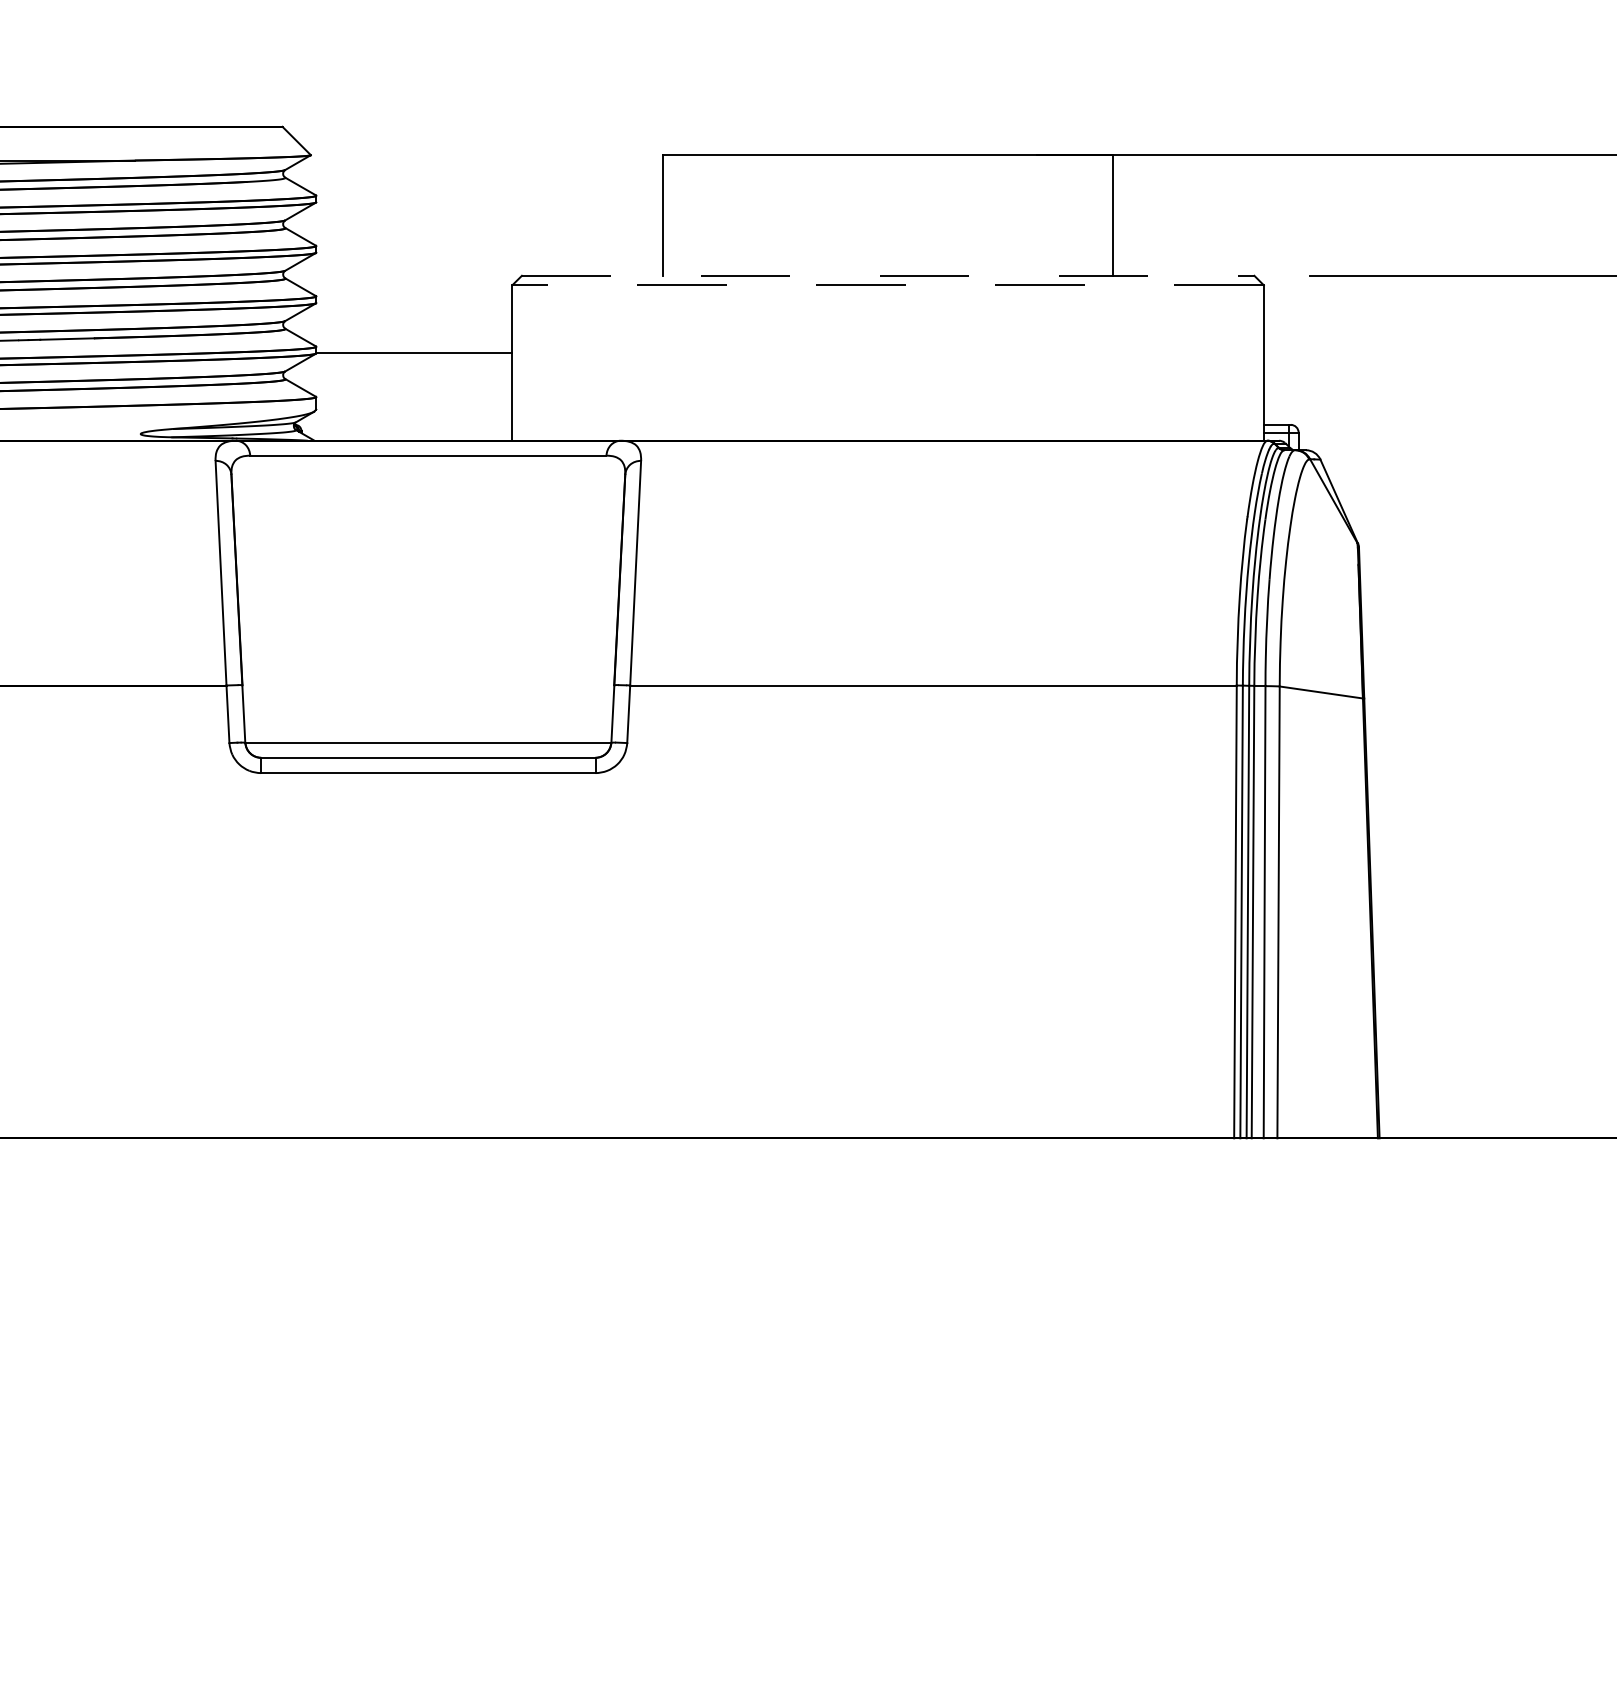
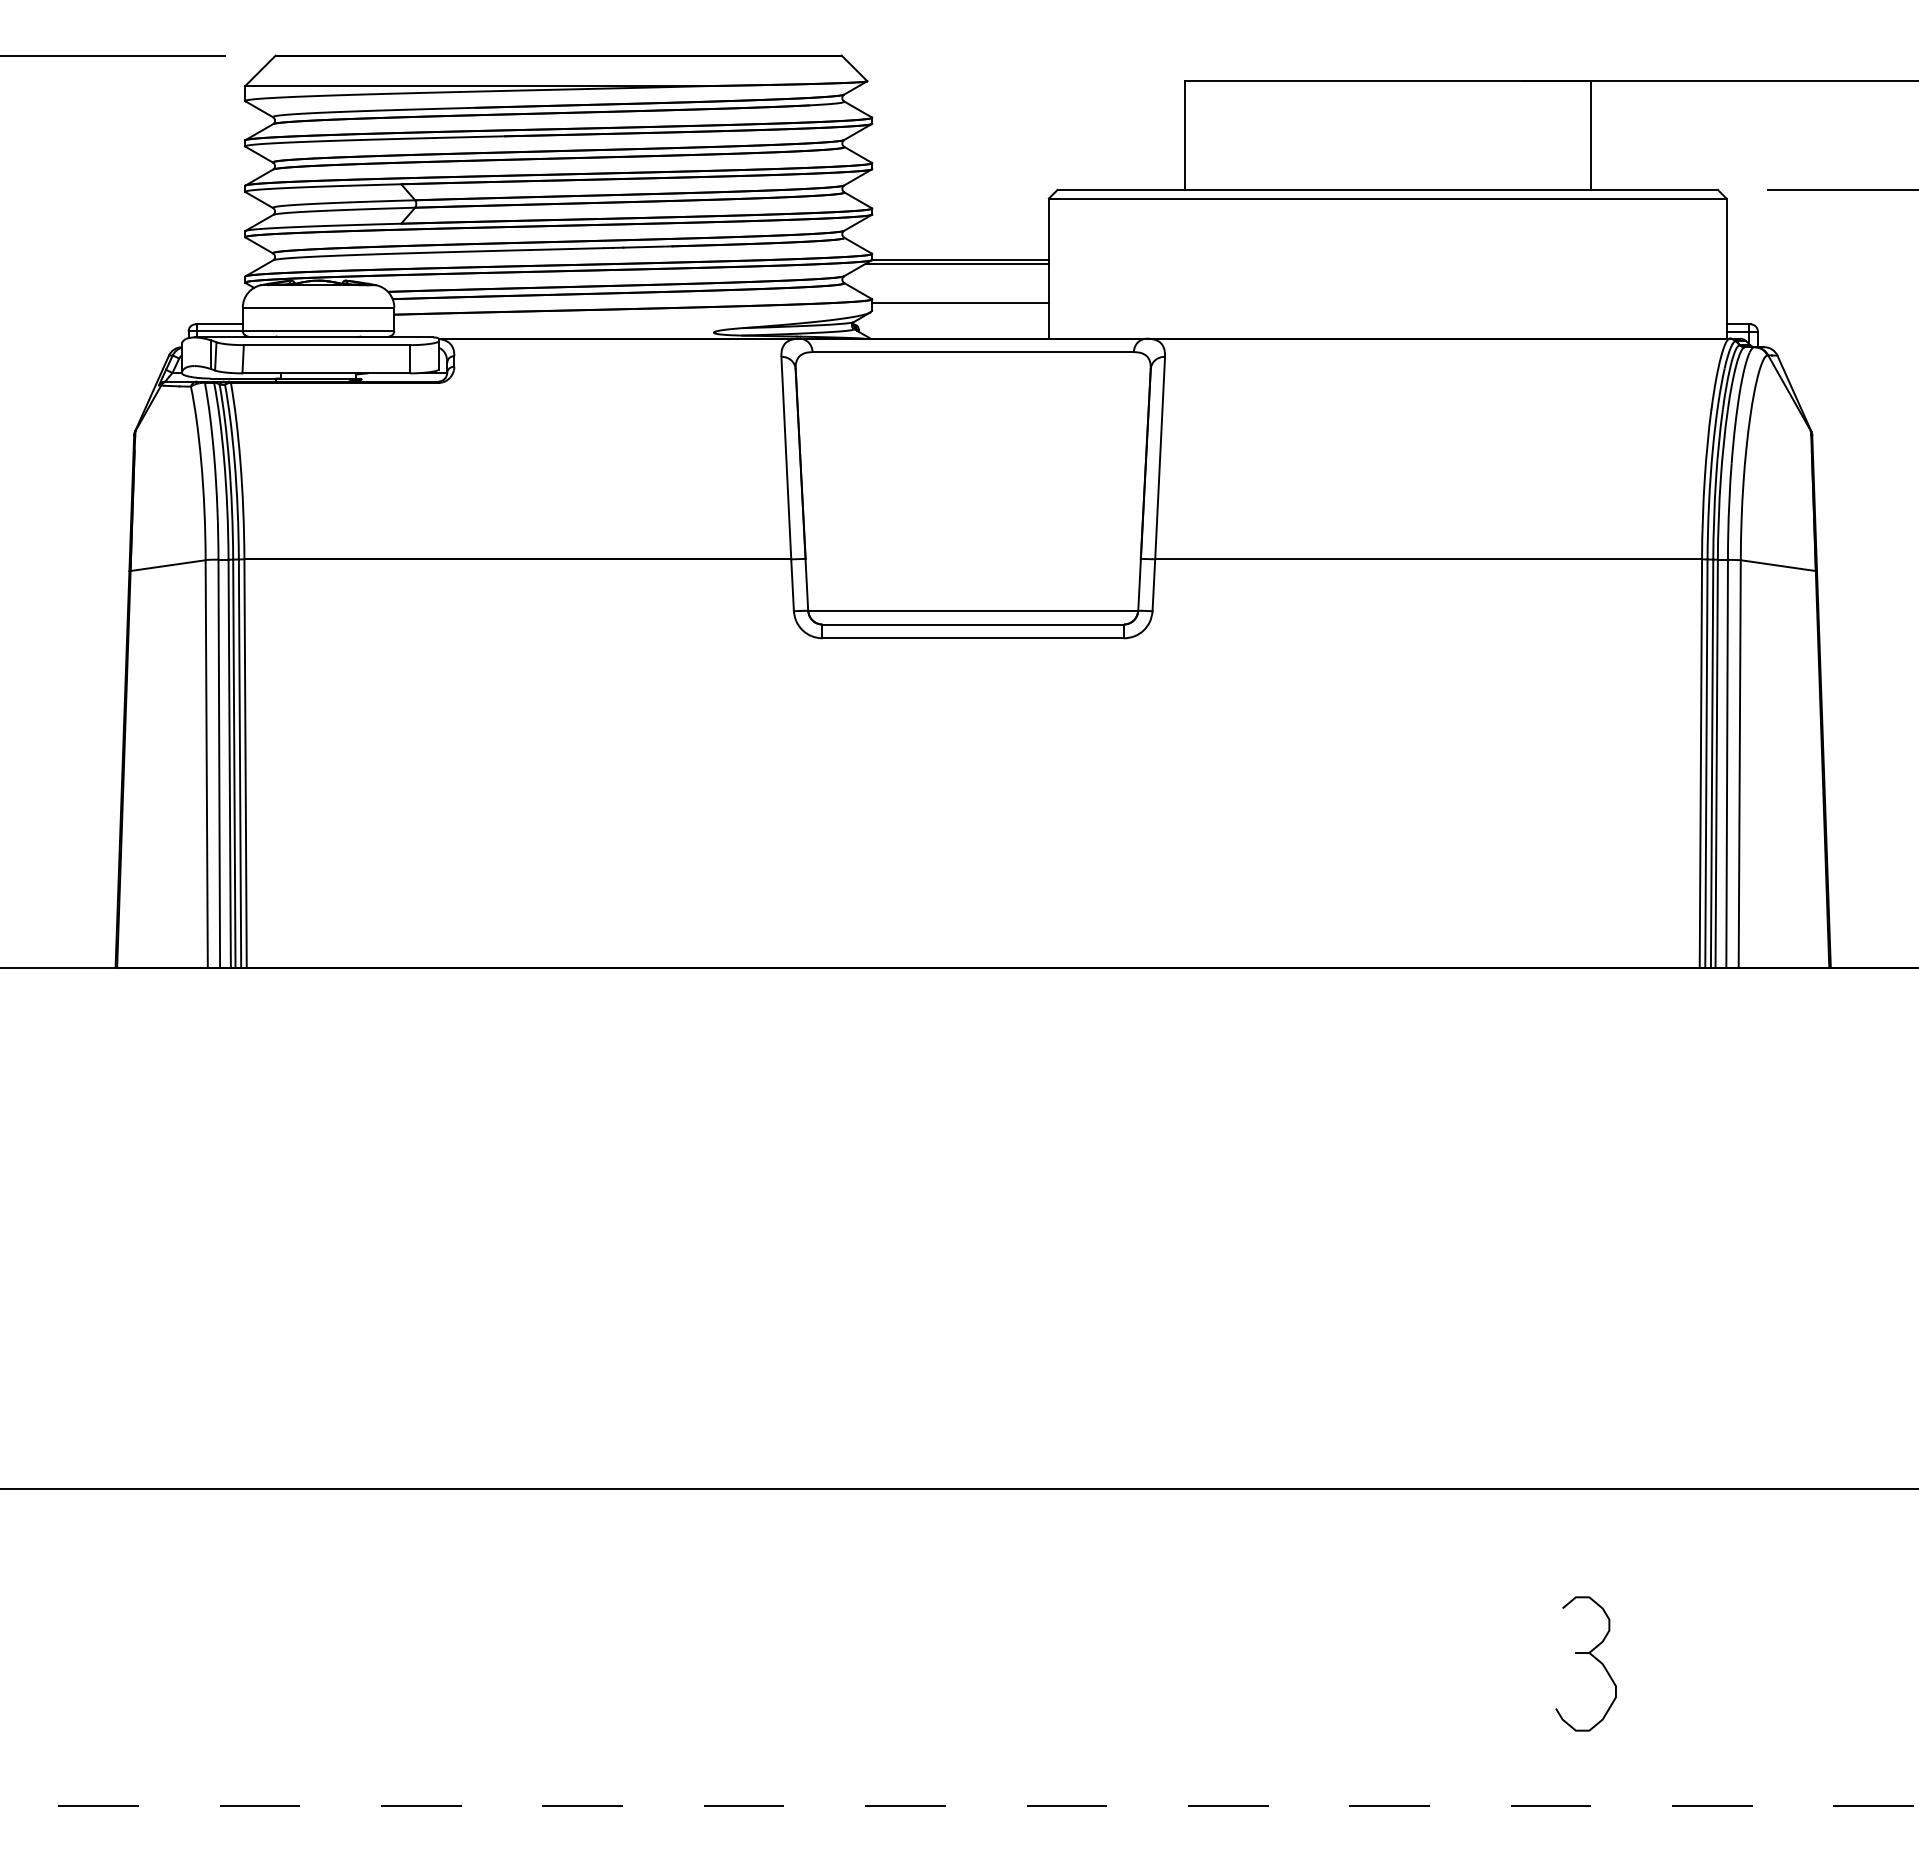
line: (888, 275) -> (1388, 189), dashed -> solid
line: (887, 285) -> (1387, 198), dashed -> solid
line: (409, 357) -> (956, 263), added
line: (414, 400) -> (960, 302), added

